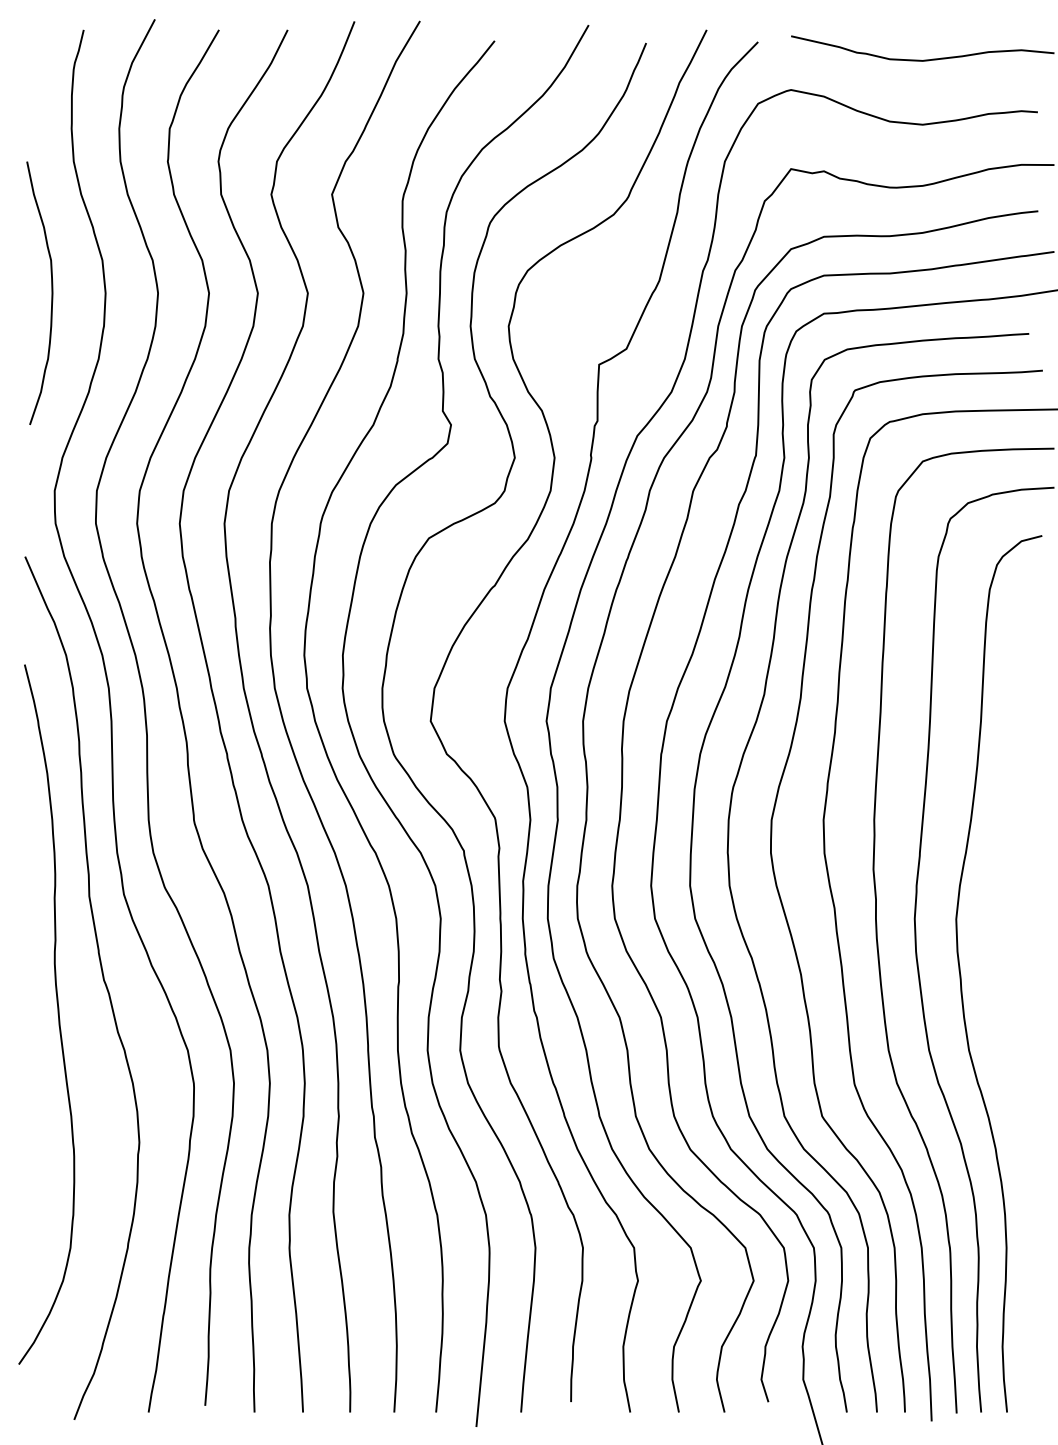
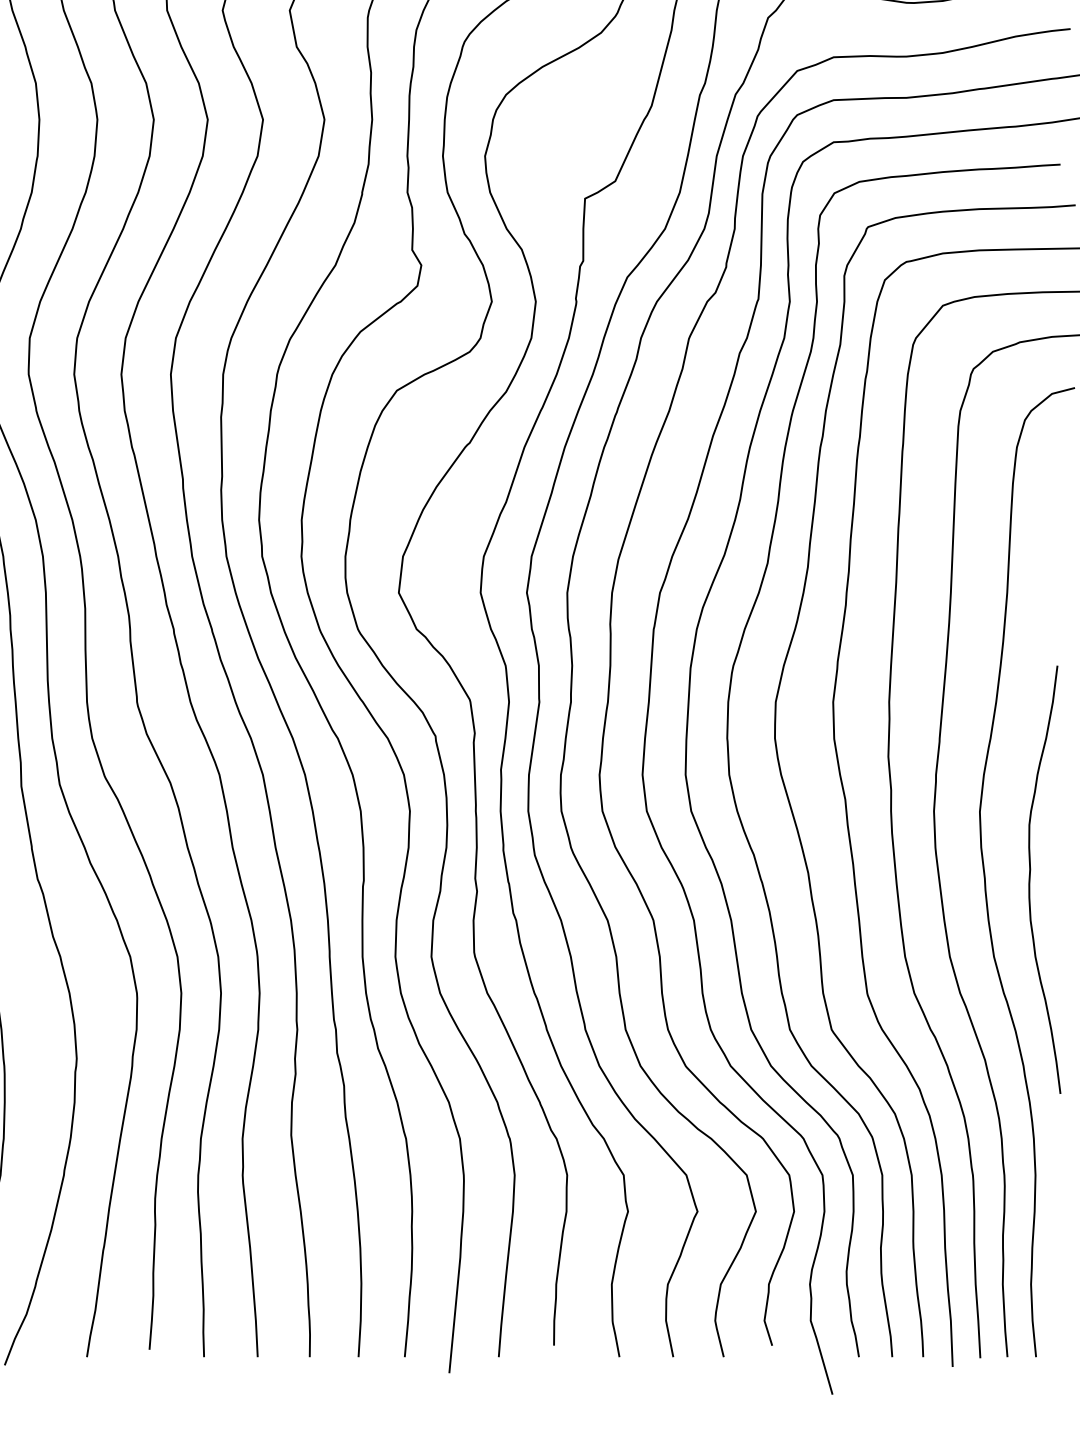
curve: (1002, 980) -> (1031, 879), added

